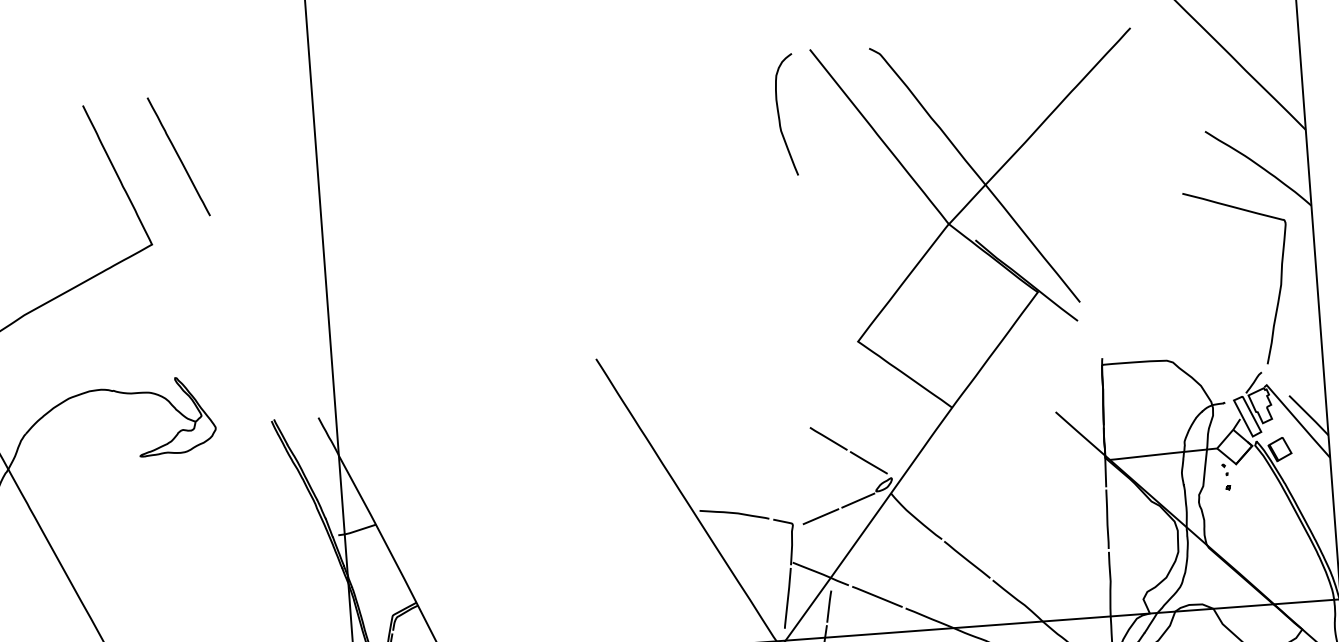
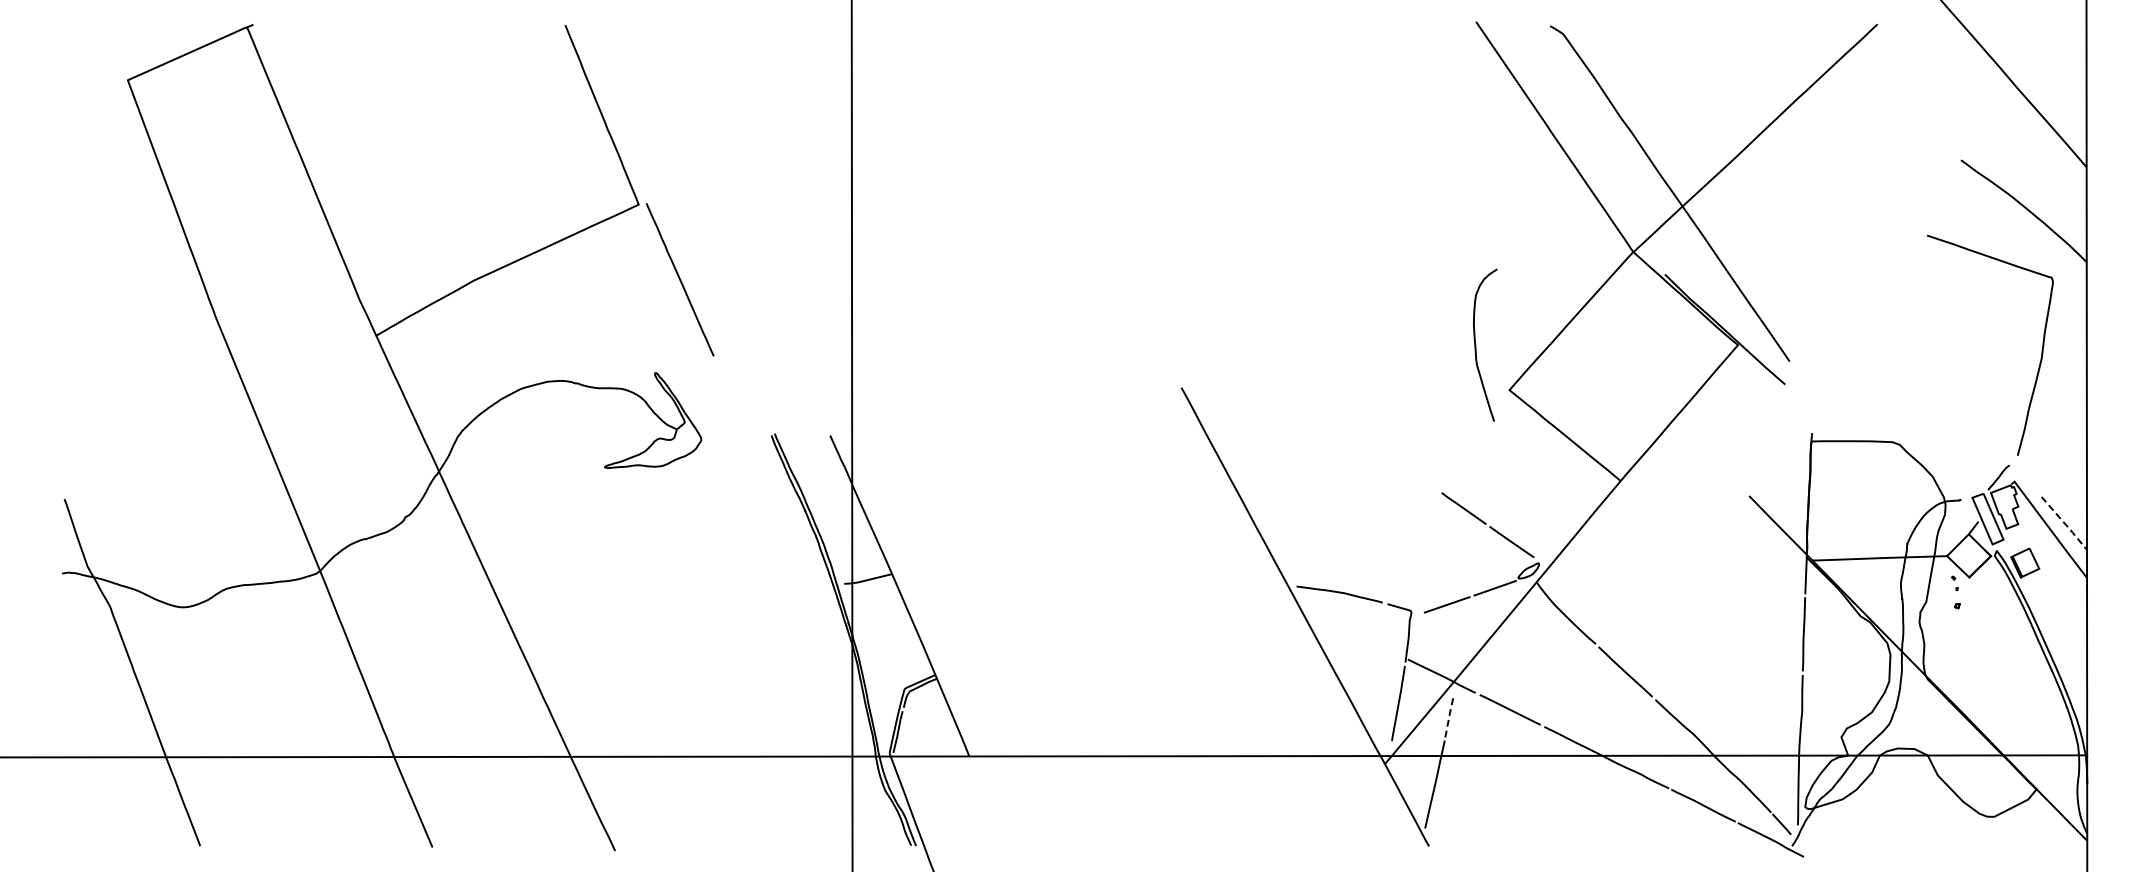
curve: (779, 114) -> (1476, 344), moved
line: (178, 156) -> (679, 279), moved
line: (1309, 415) -> (2064, 523), solid -> dashed
line: (829, 604) -> (1449, 715), solid -> dashed

